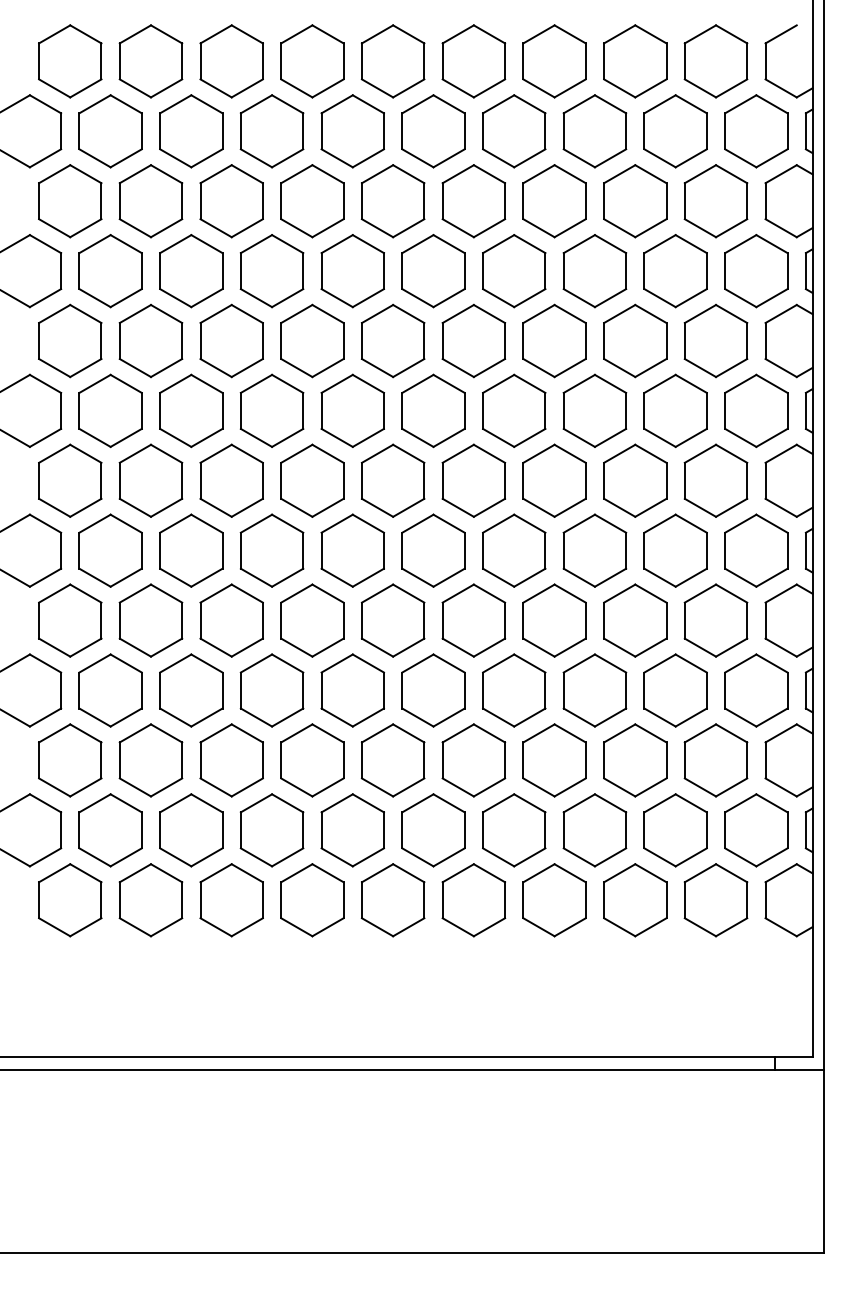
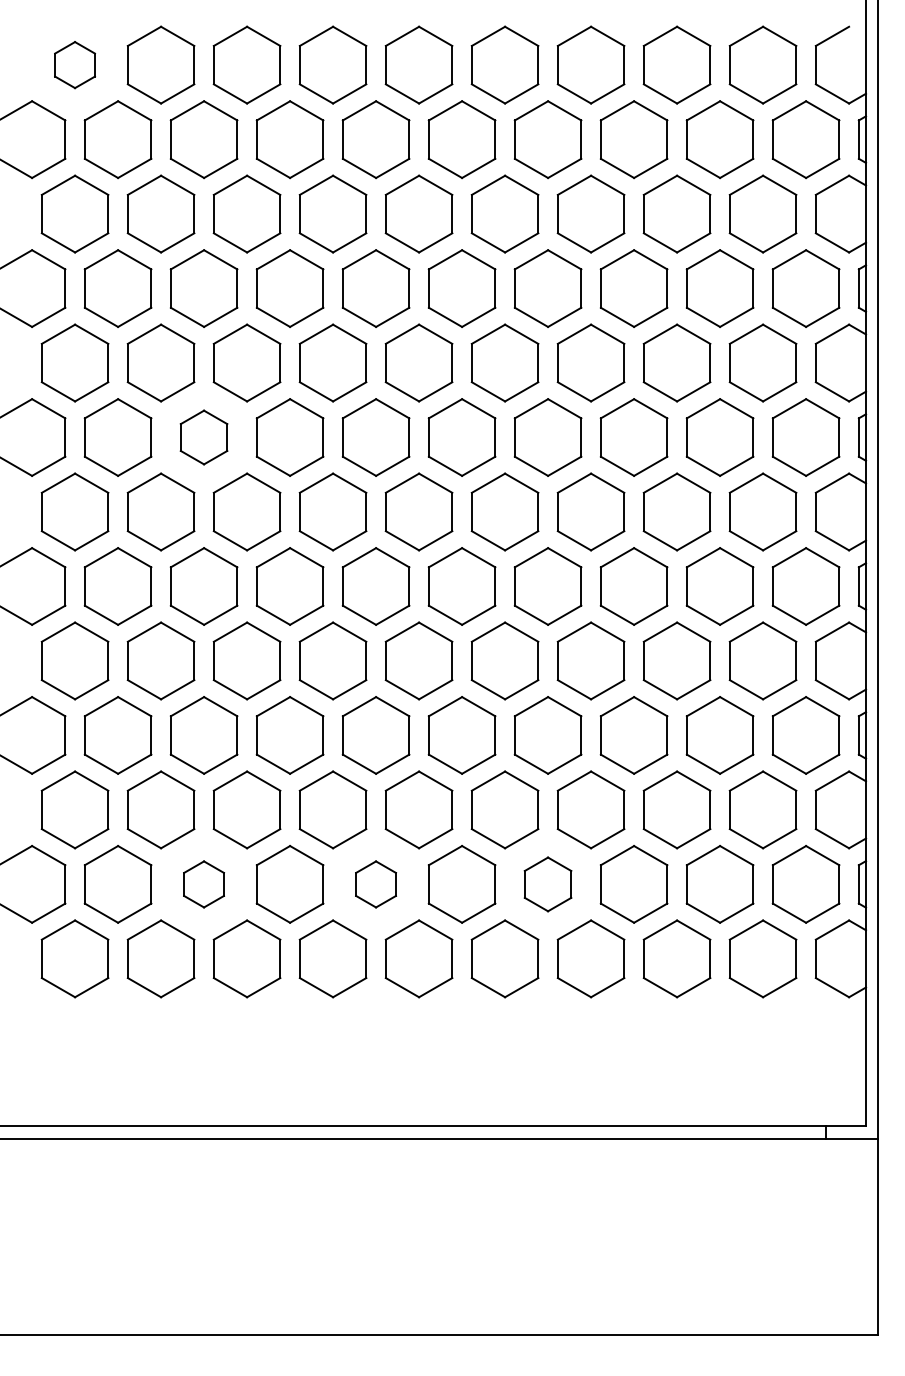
part: (69, 60) -> (74, 64), size x0.6
part: (190, 410) -> (203, 437), size x0.7
part: (190, 830) -> (203, 884), size x0.6
part: (352, 830) -> (375, 884), size x0.6
part: (513, 830) -> (547, 884), size x0.7

